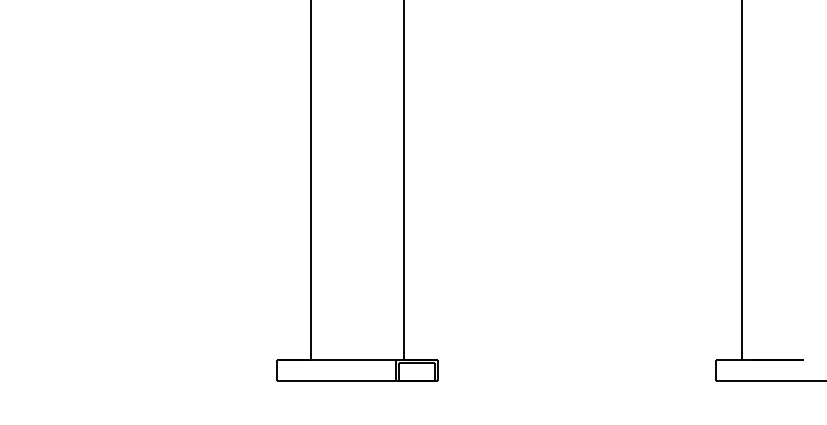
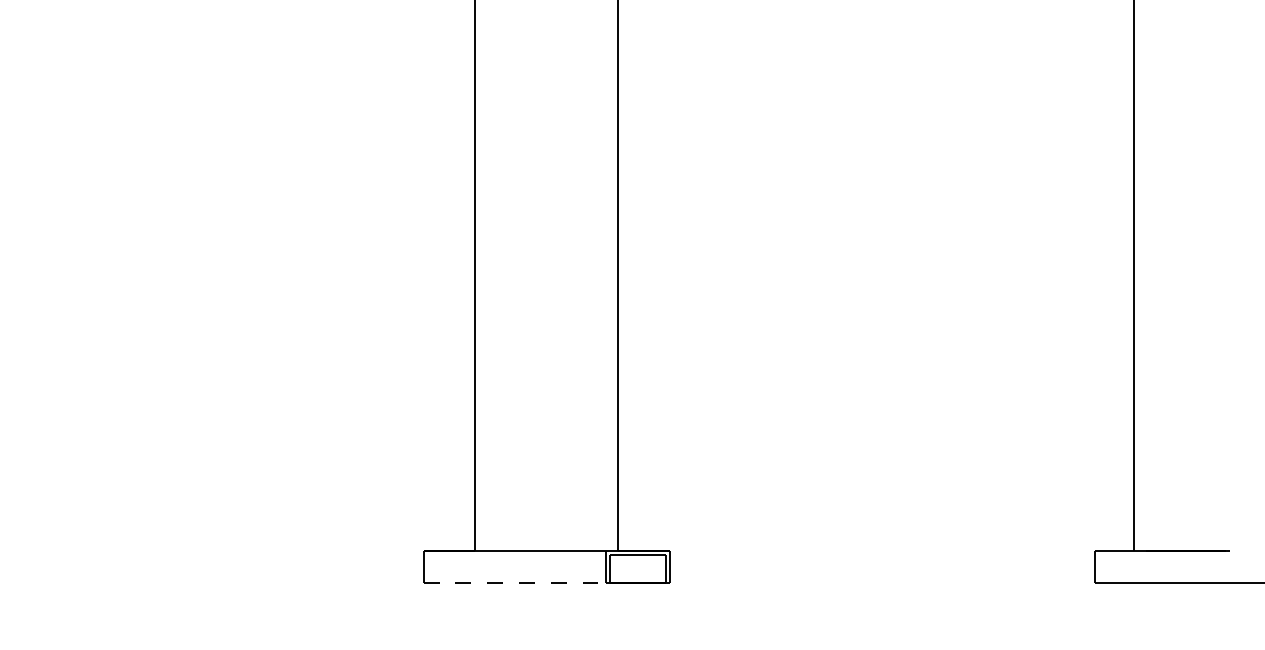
line: (336, 381) -> (514, 583), solid -> dashed

